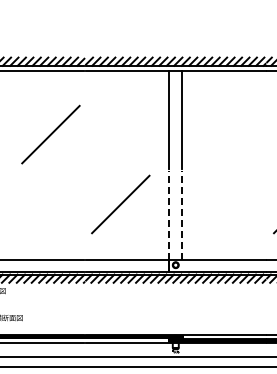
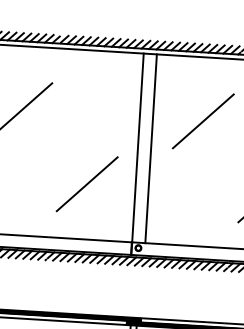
line: (232, 134) -> (203, 121), added
line: (169, 214) -> (135, 197), dashed -> solid
line: (182, 214) -> (148, 197), dashed -> solid

